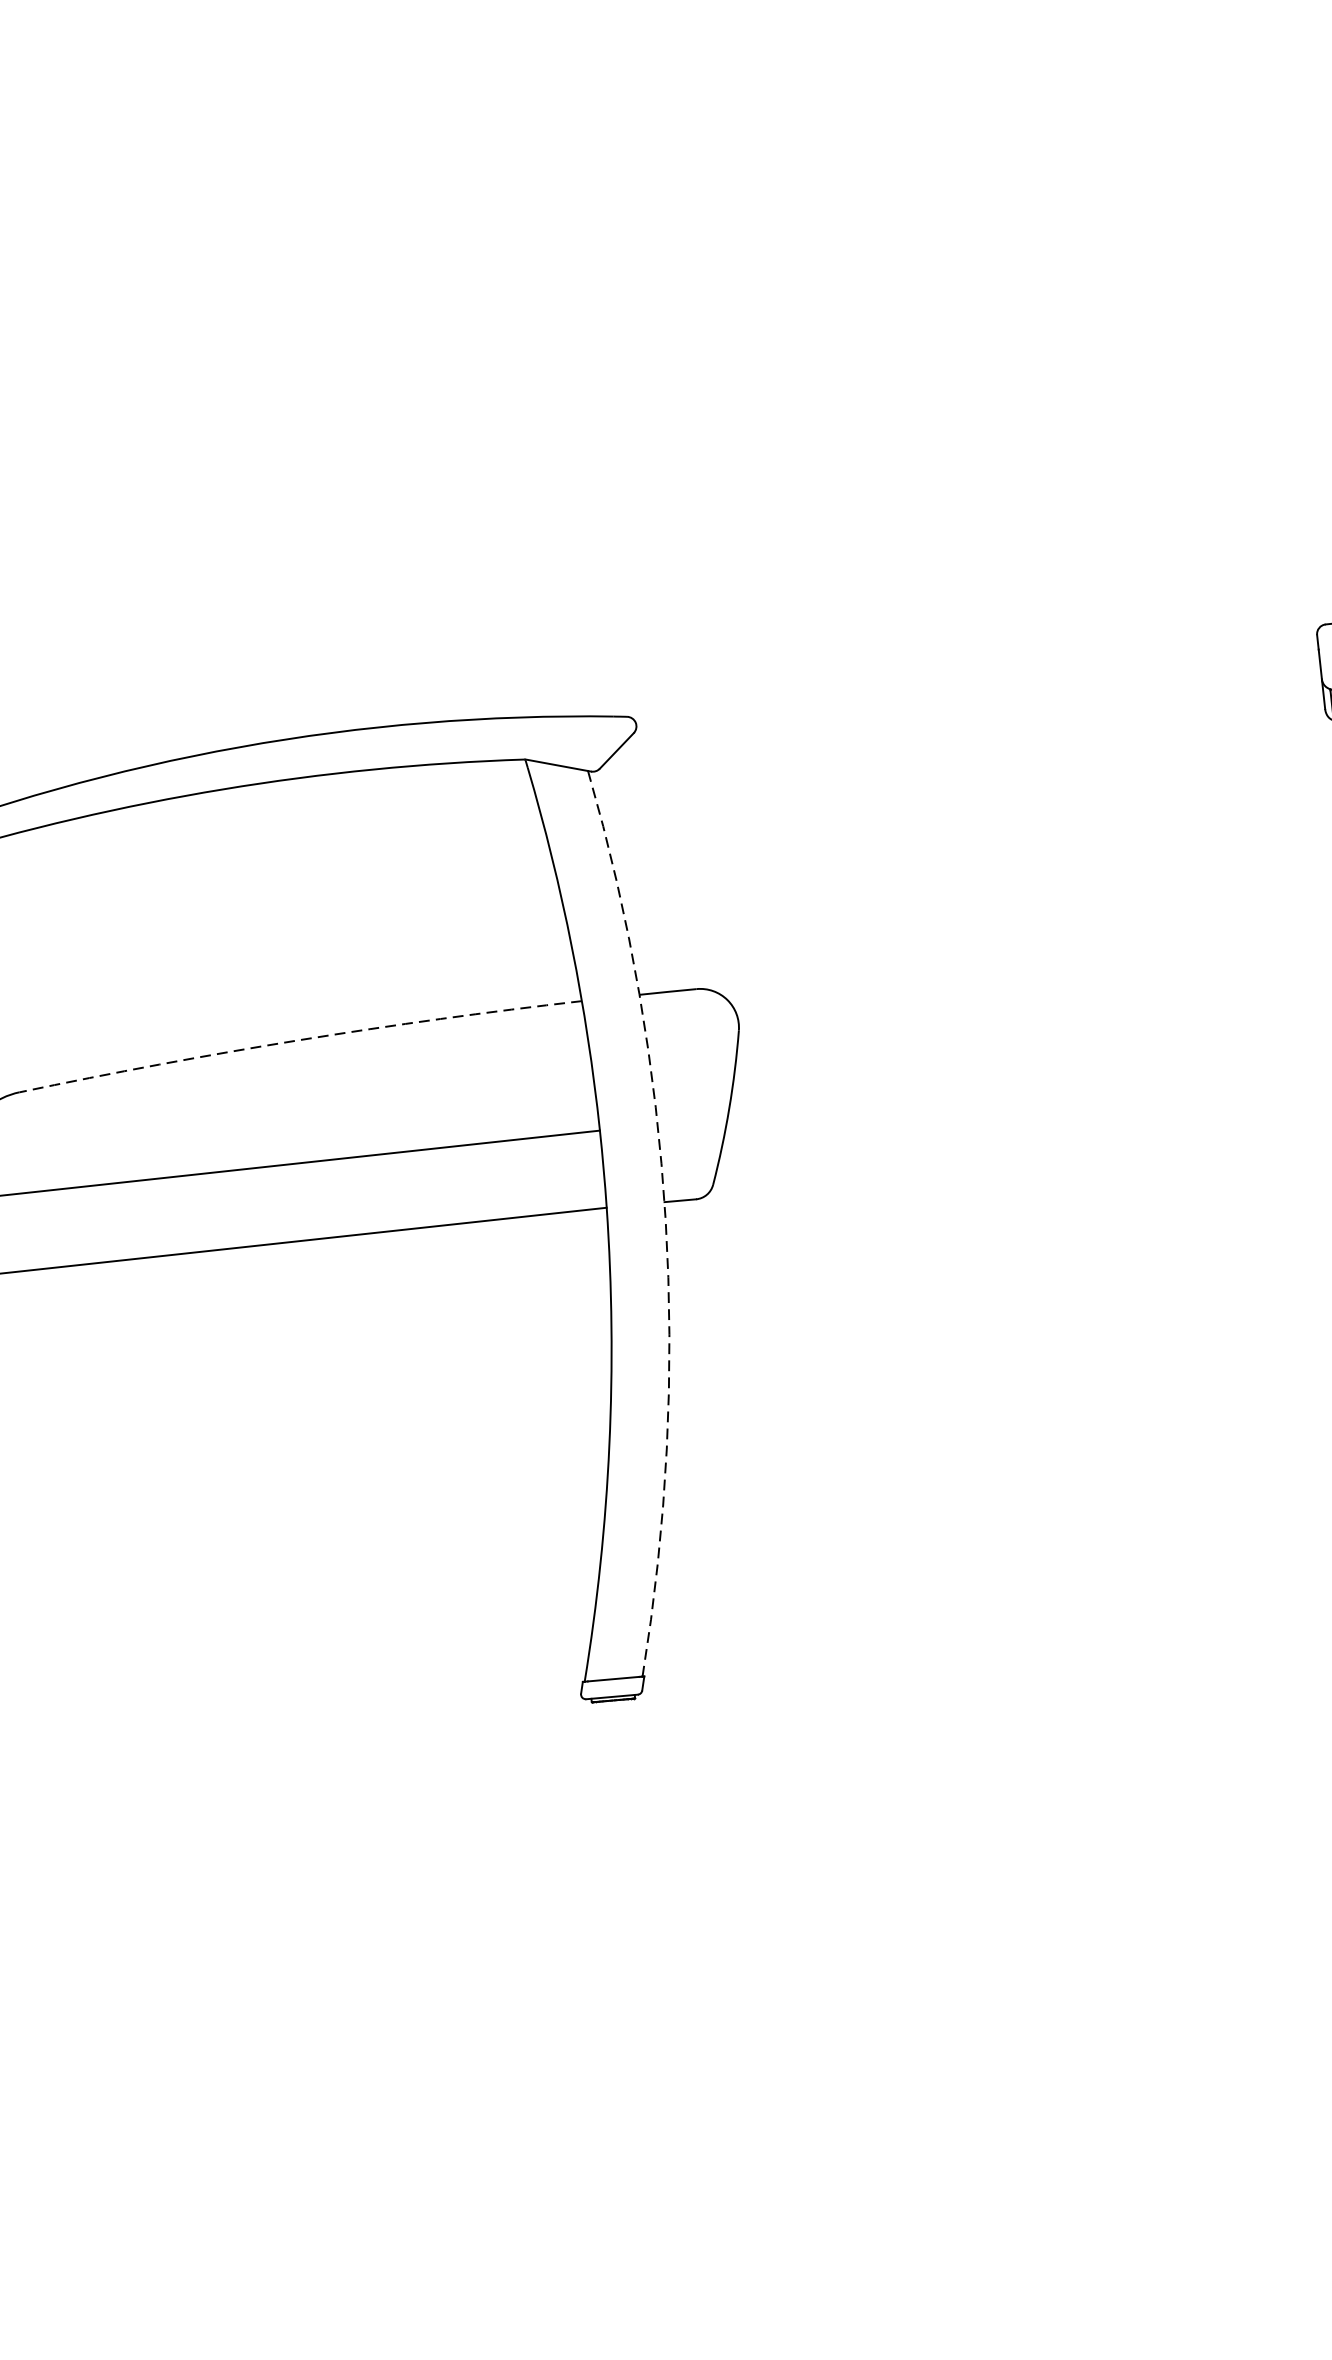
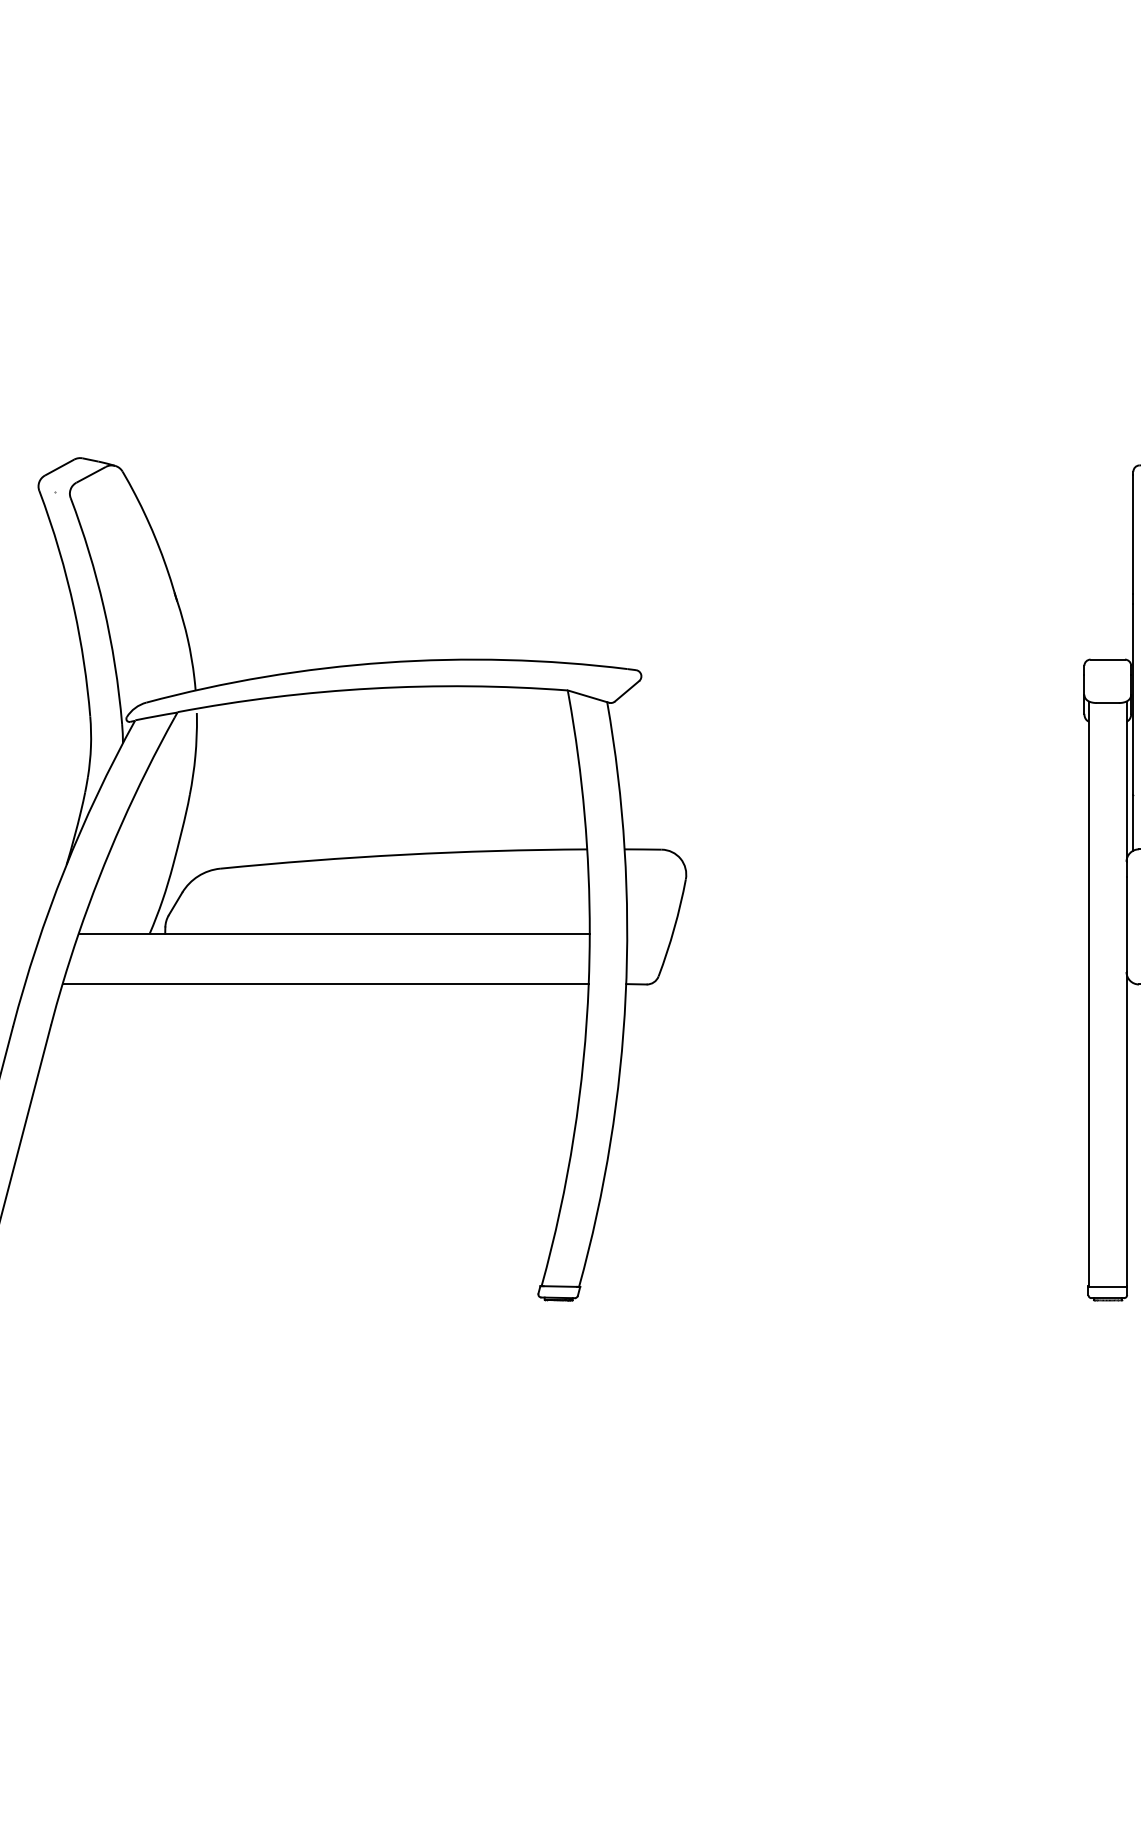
arc: (299, 1039) -> (403, 854), dashed -> solid
arc: (665, 1221) -> (625, 996), dashed -> solid

